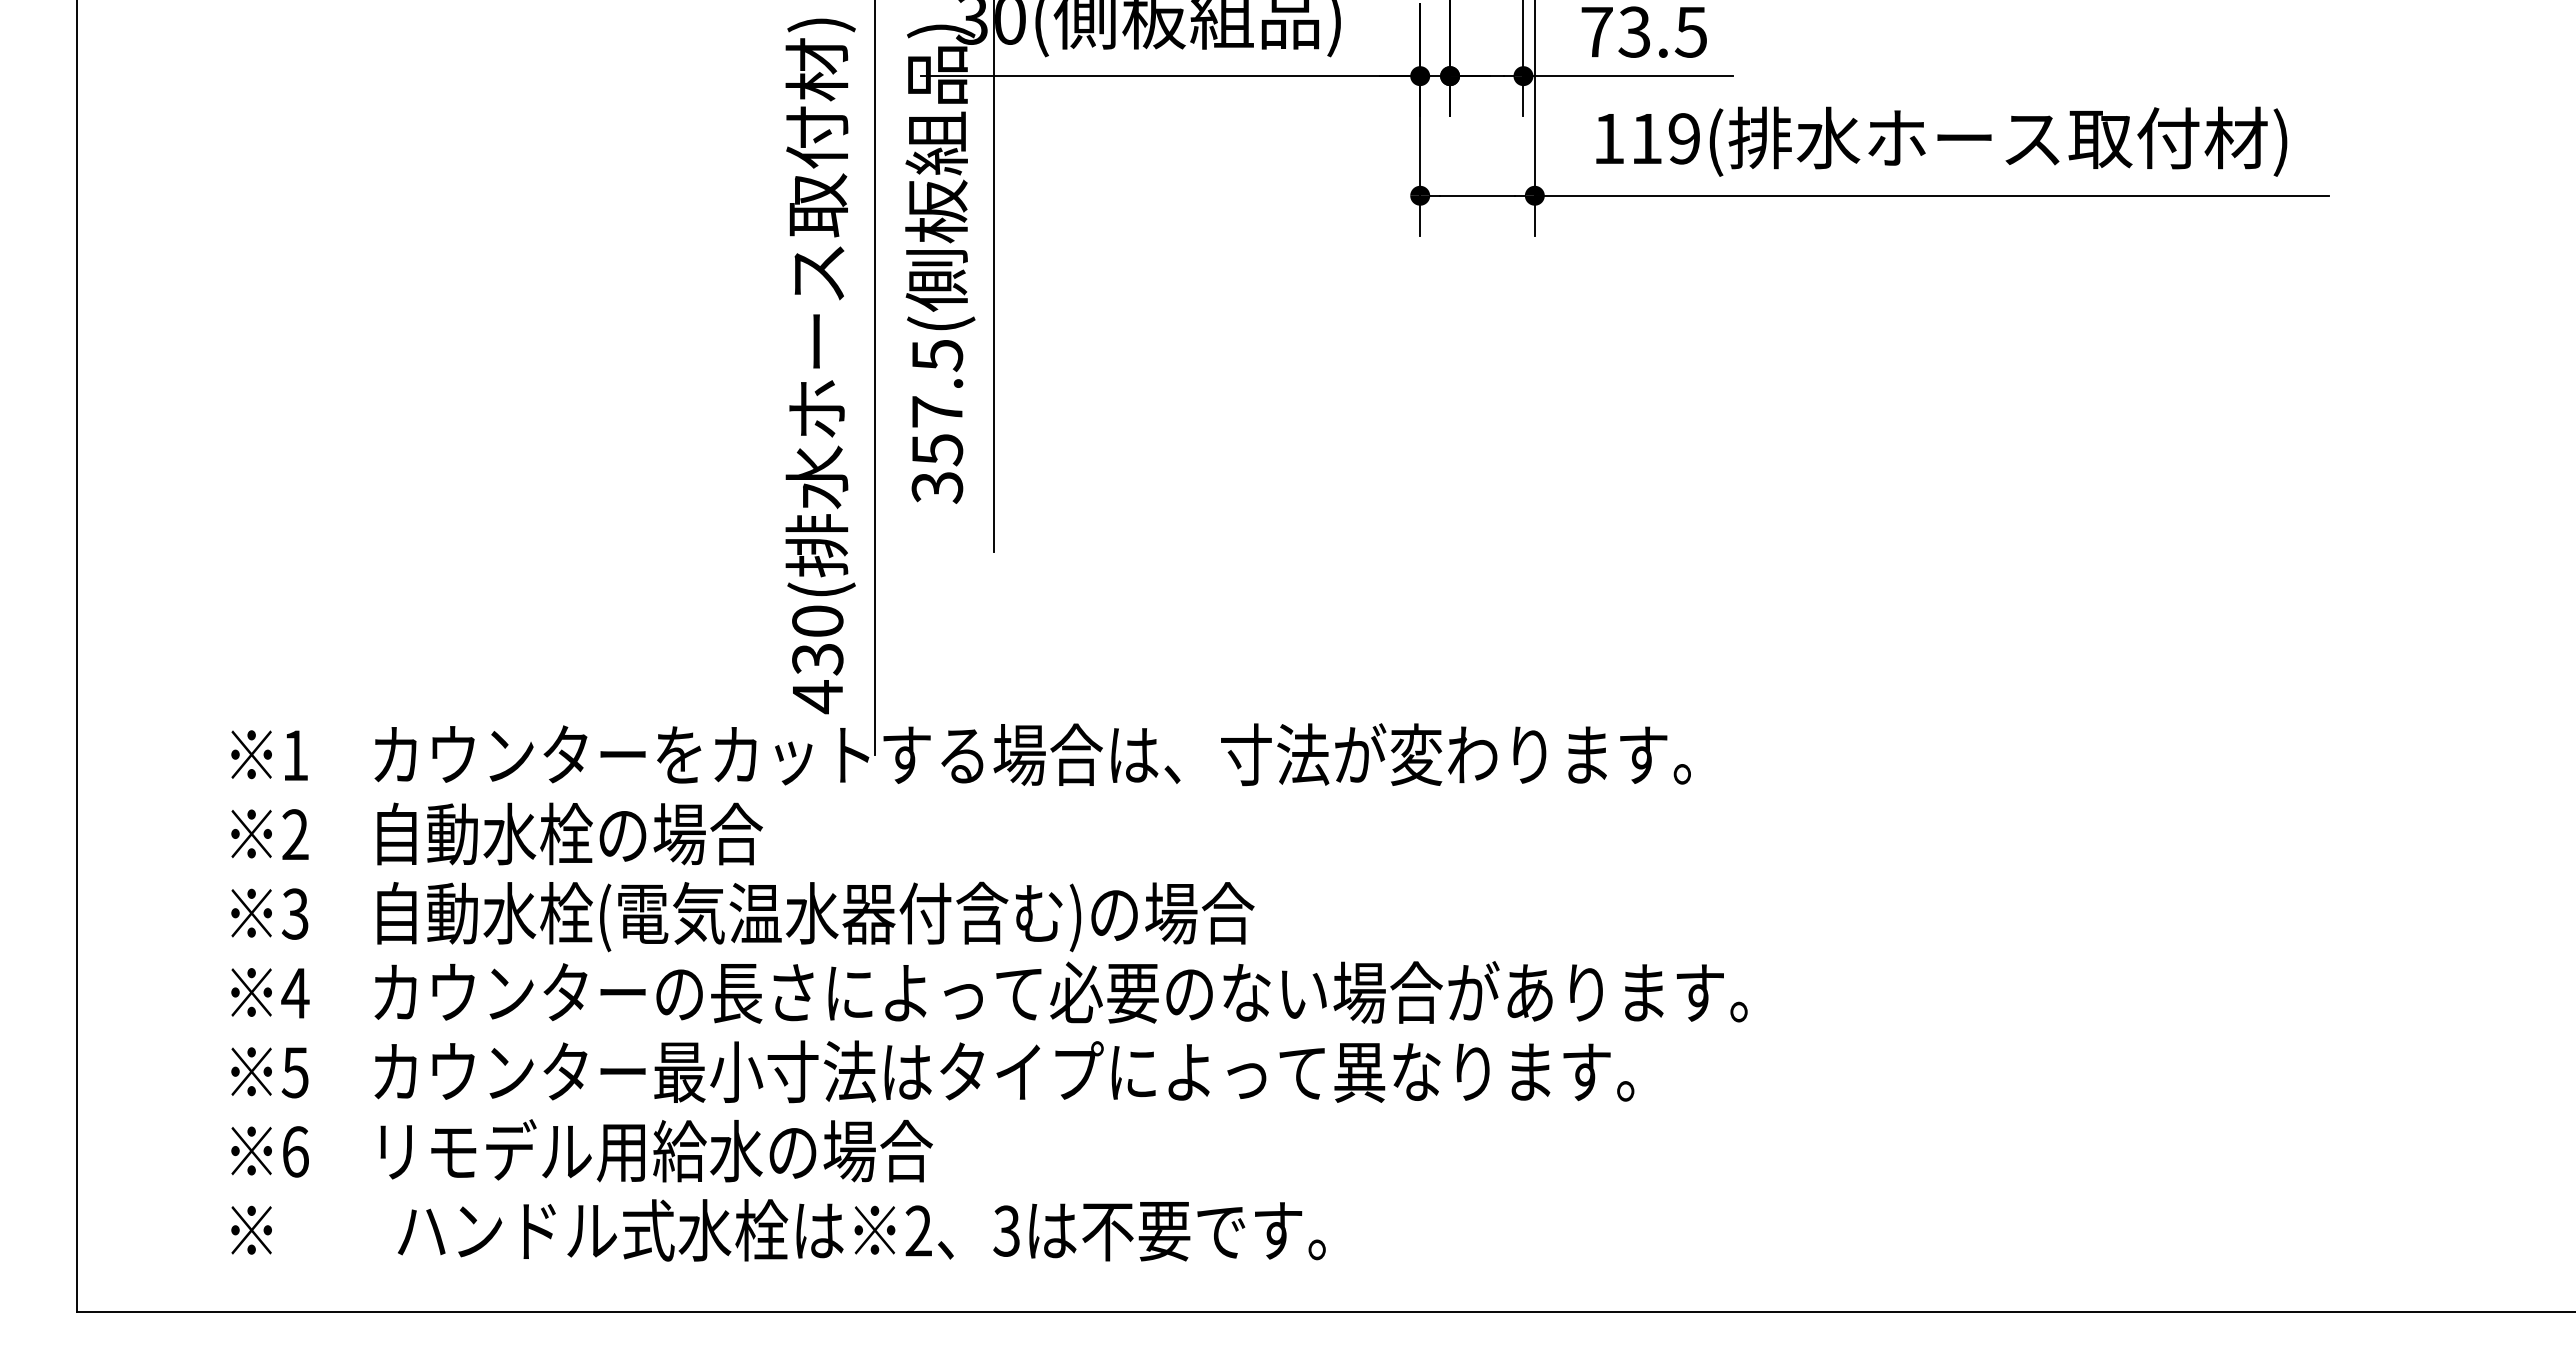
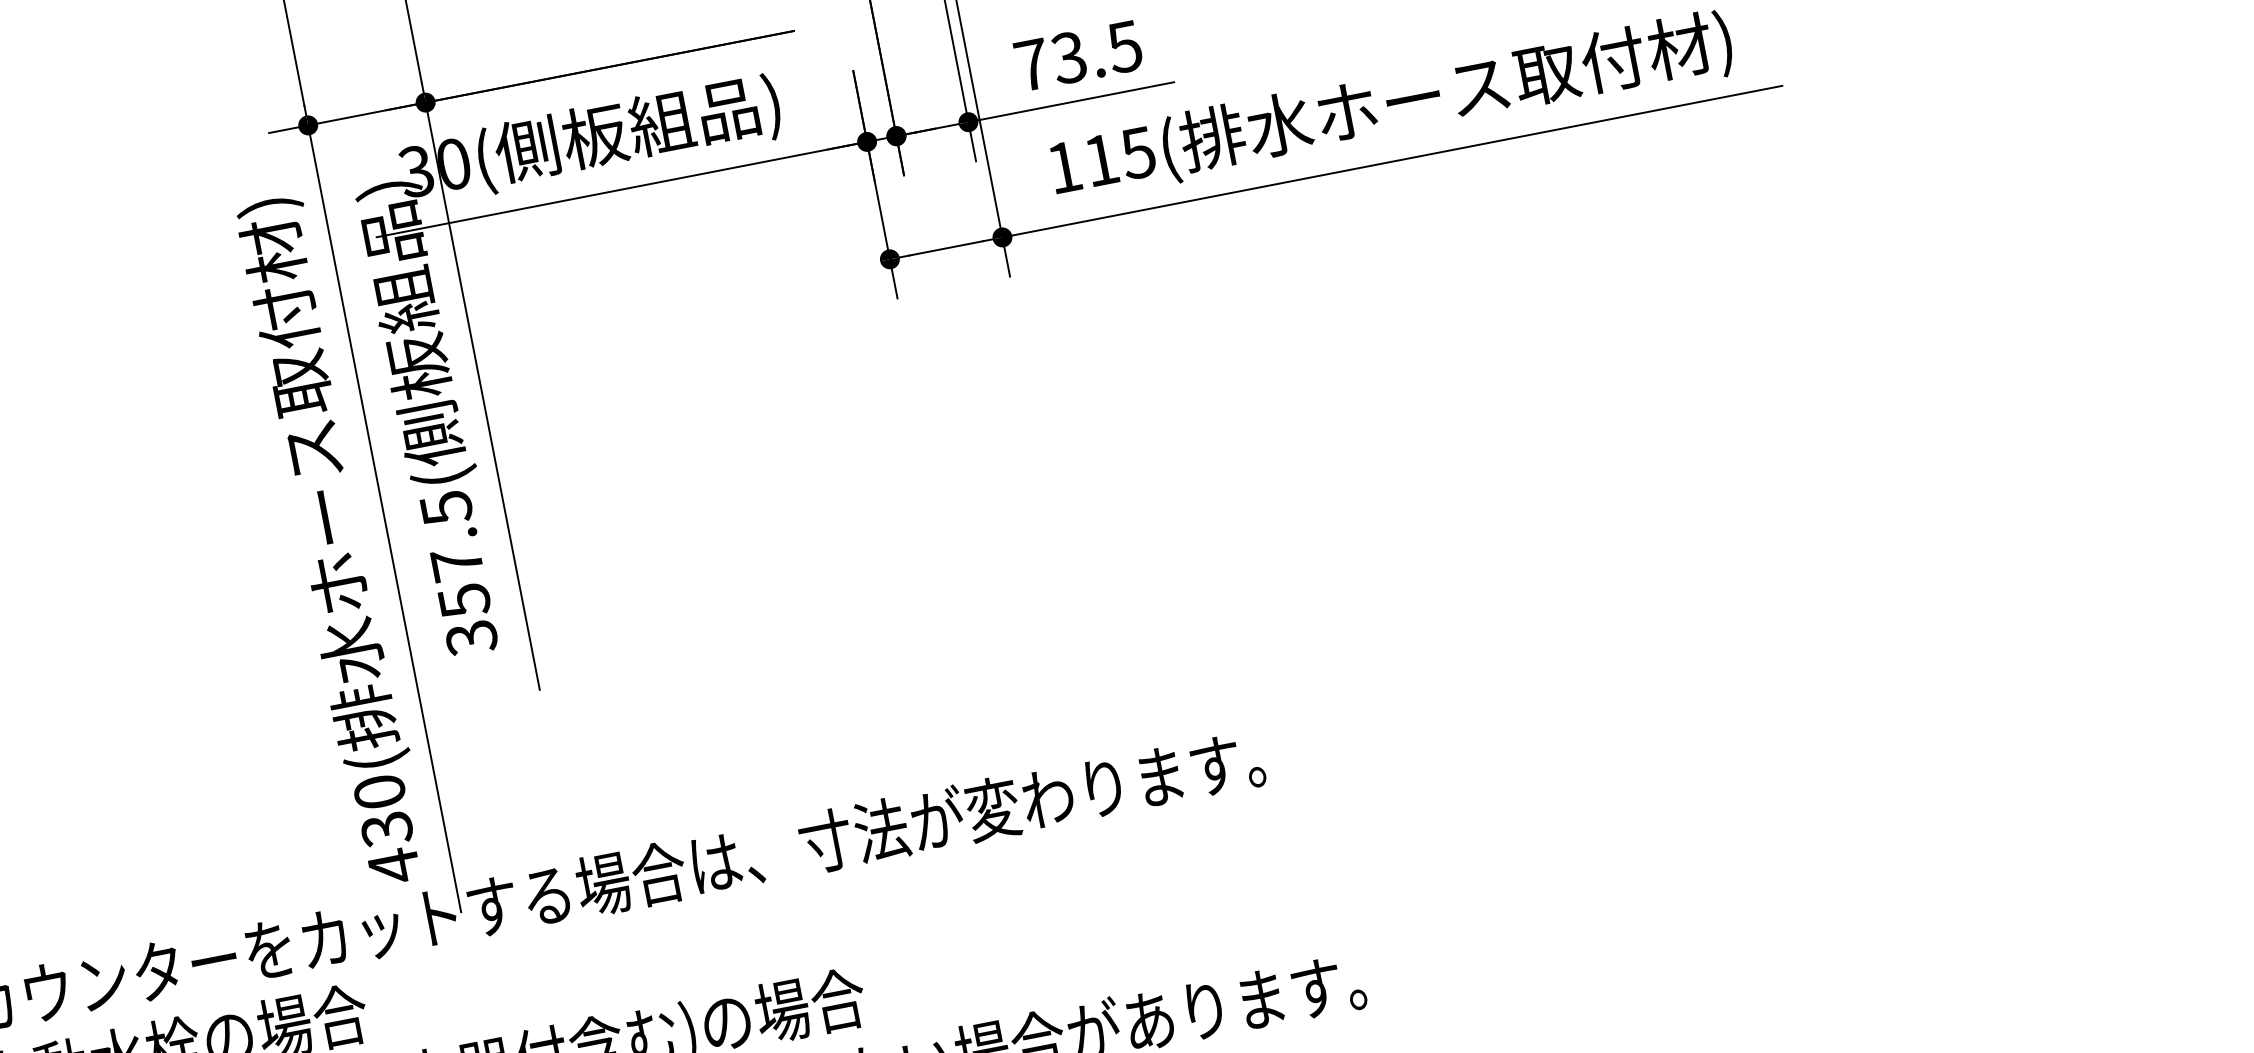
text: (1683, 138) -> (1137, 152), 119( -> 115(

